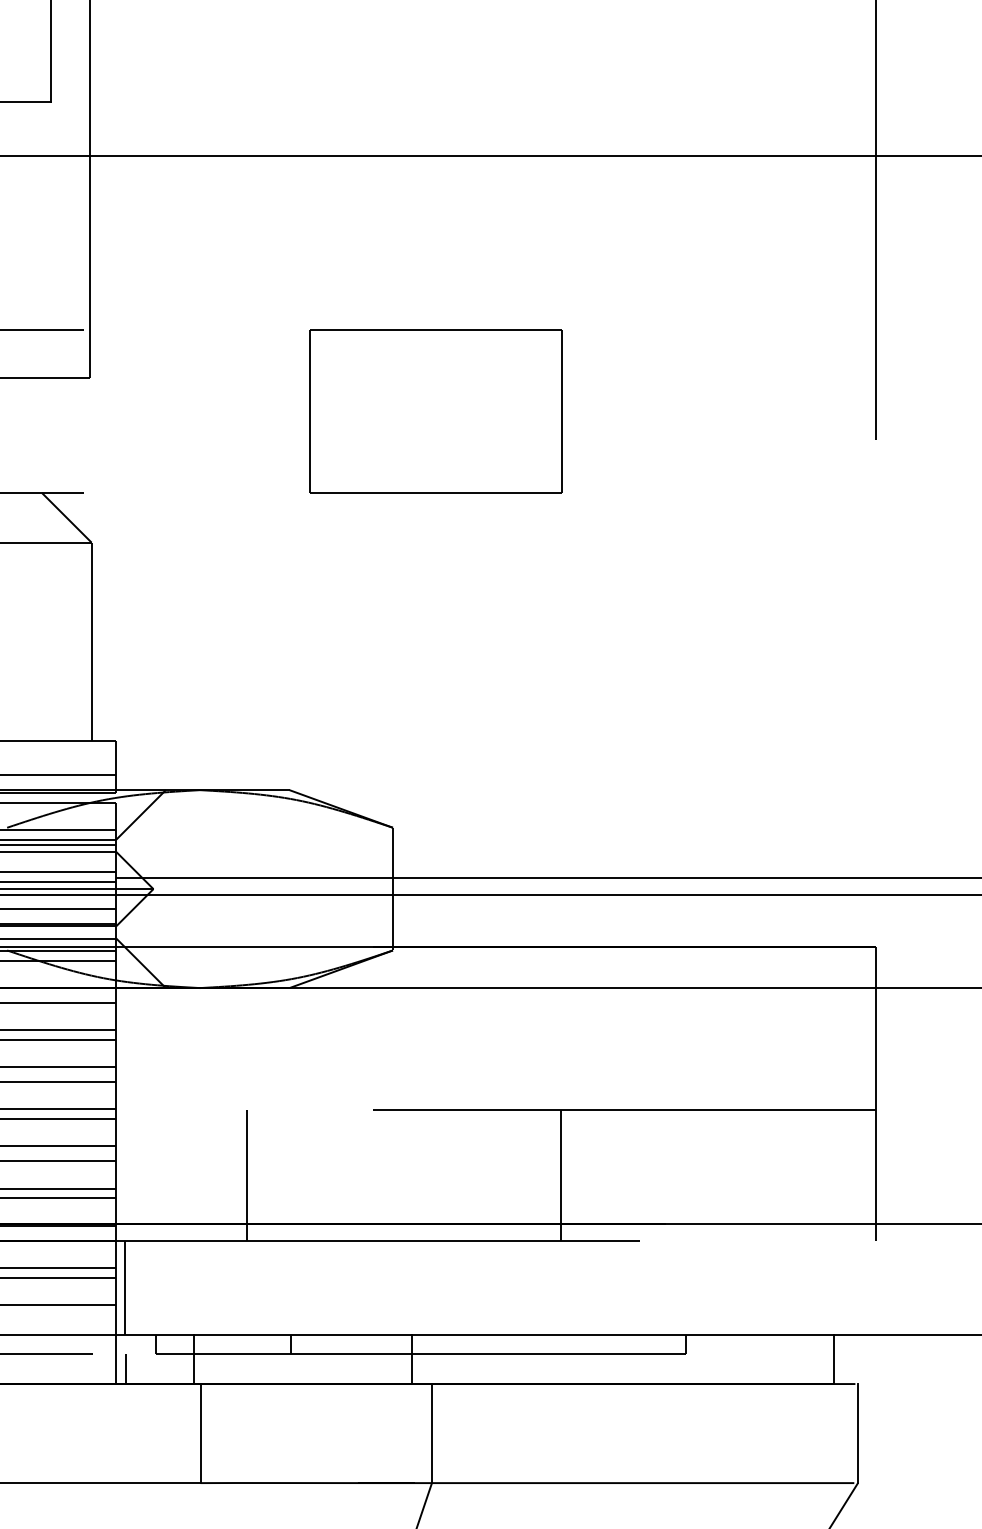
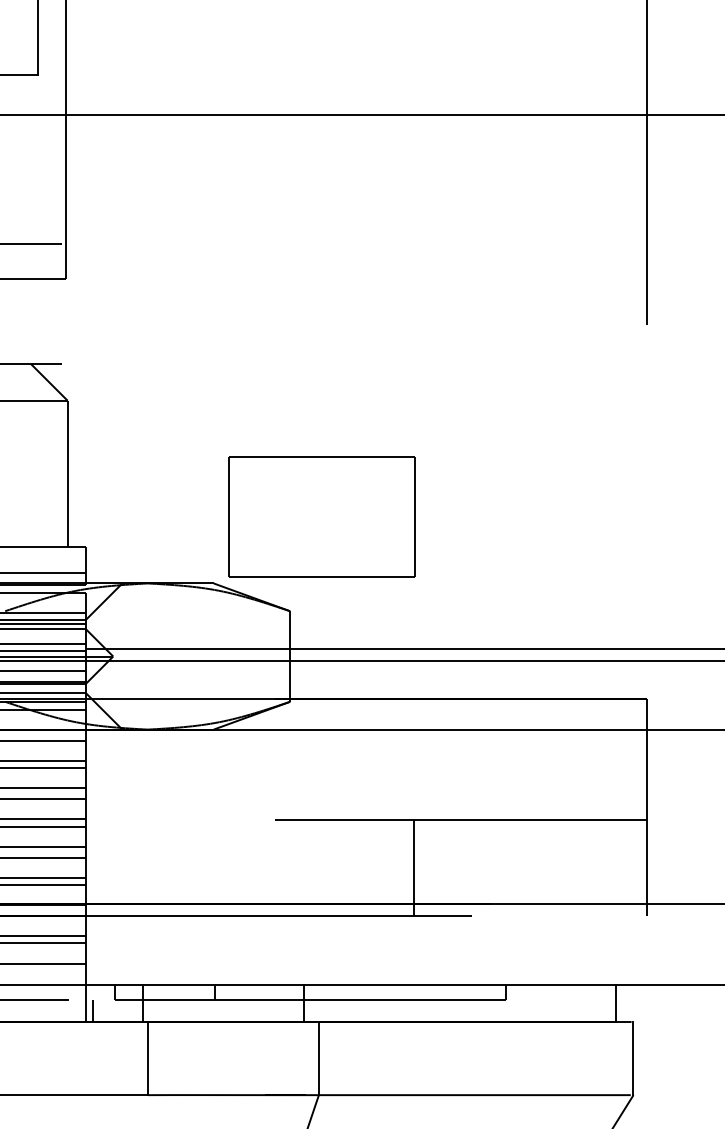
part: (435, 411) -> (321, 516), moved
line: (247, 1174) -> (182, 867), removed
line: (125, 1287) -> (92, 950), removed

